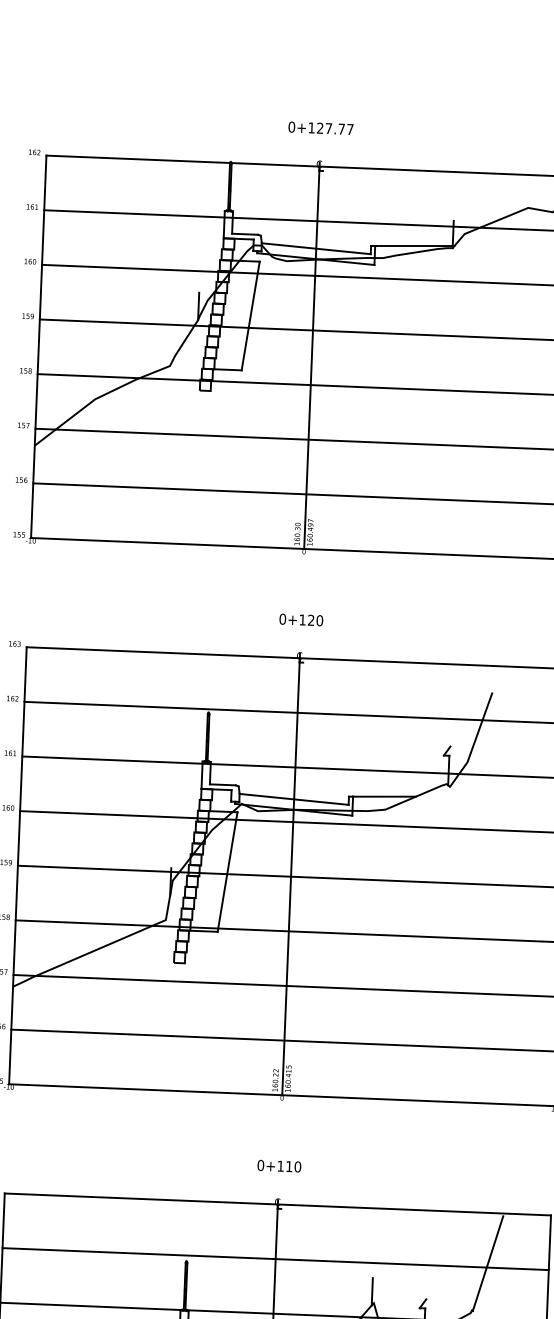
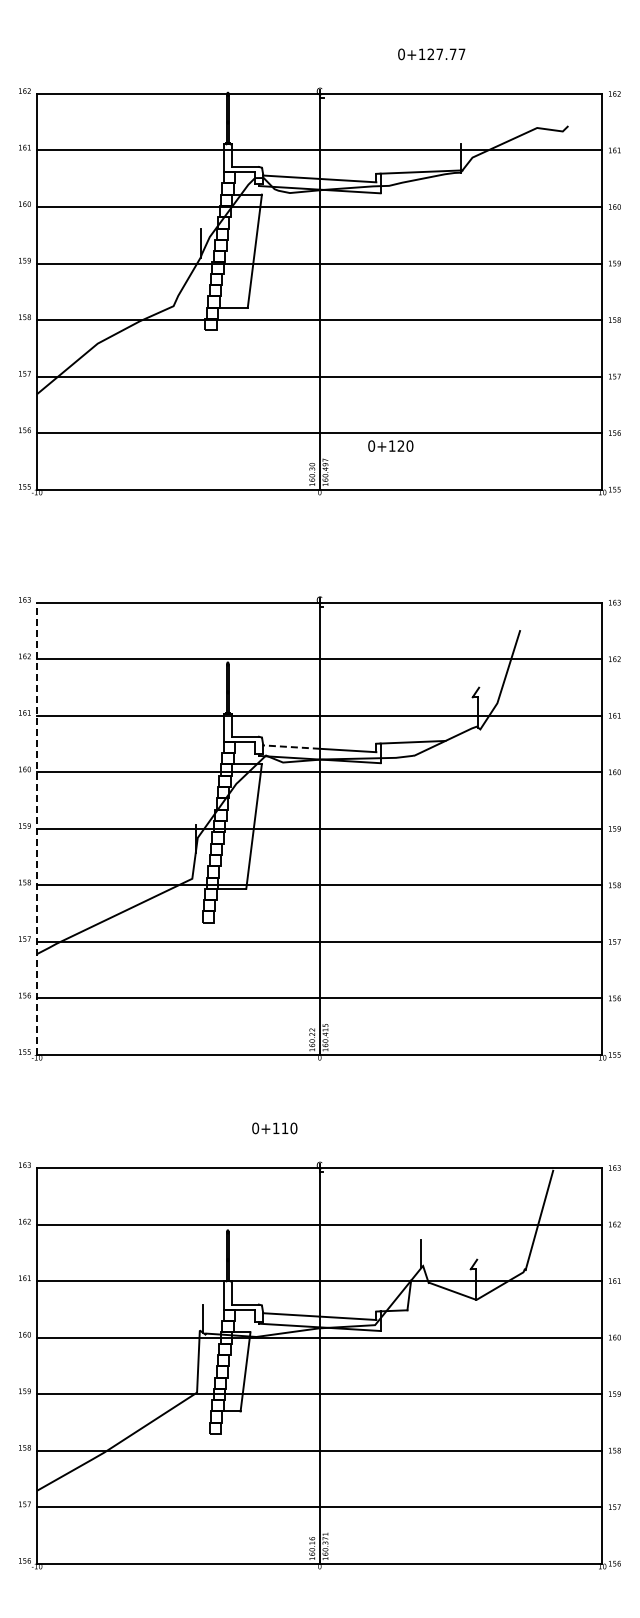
text: (320, 128) -> (431, 54), moved
text: (301, 619) -> (390, 445), moved
line: (266, 797) -> (291, 747), solid -> dashed
line: (18, 865) -> (37, 828), solid -> dashed
text: (279, 1166) -> (274, 1128), moved

